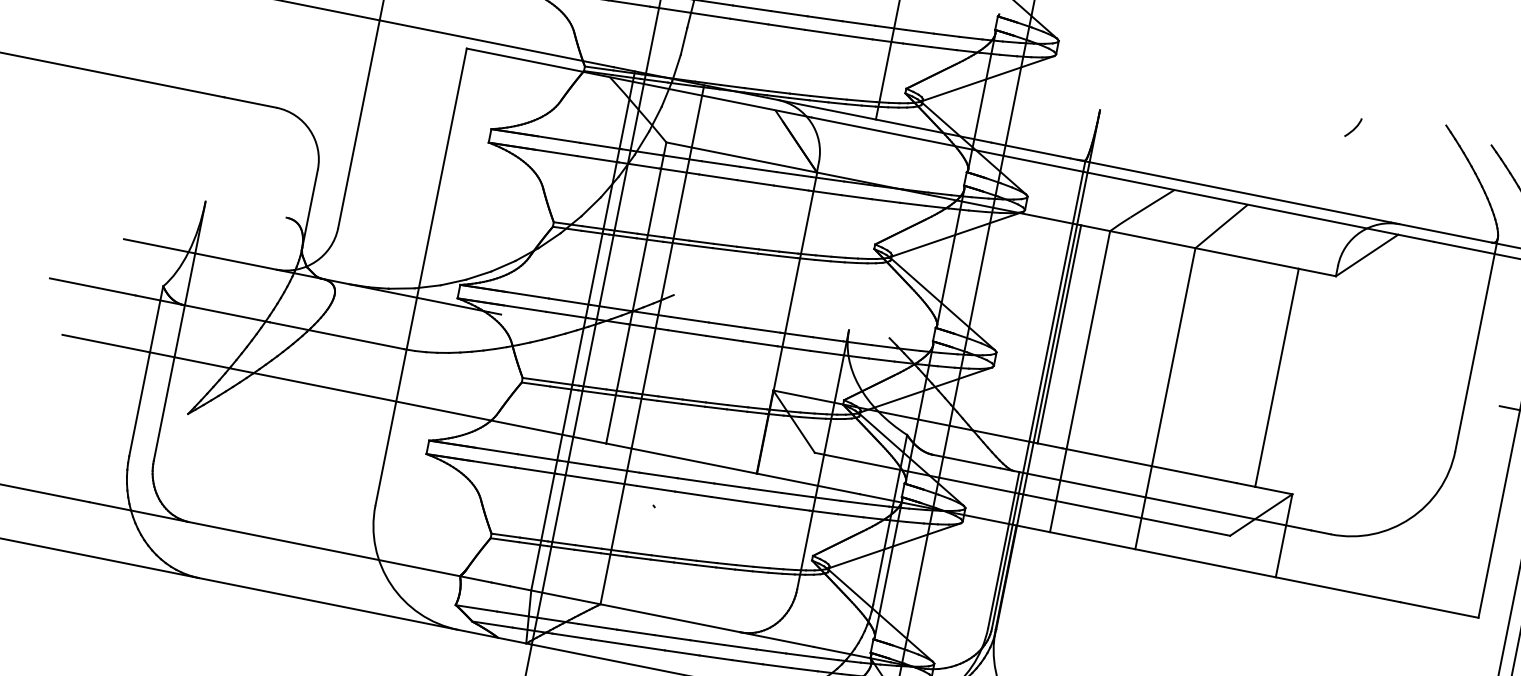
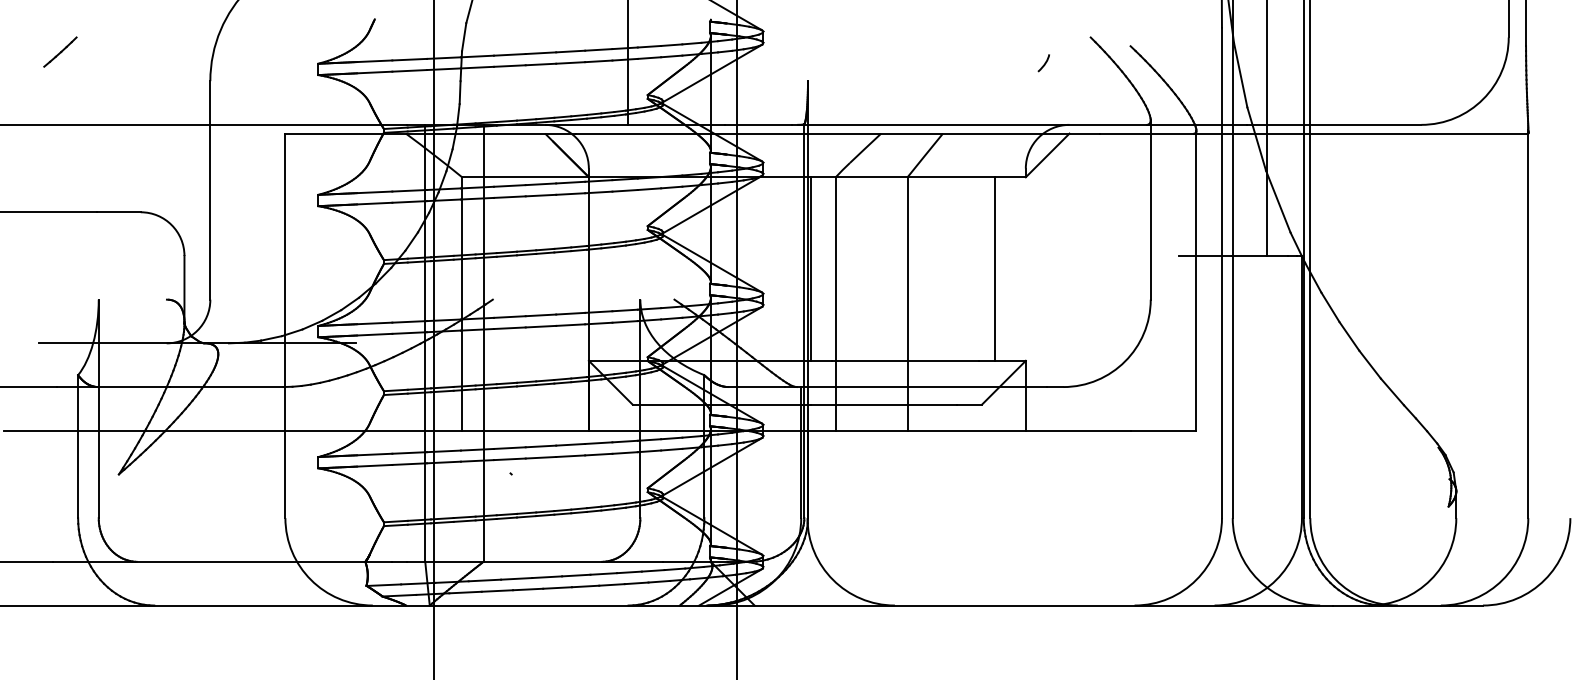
curve: (1354, 128) -> (1044, 63), moved

